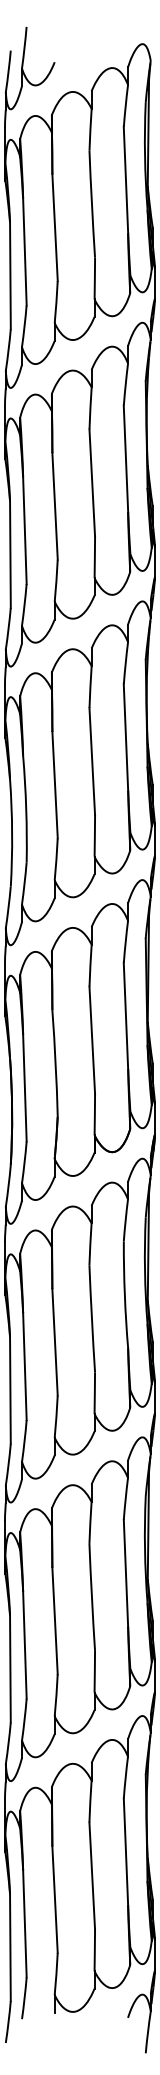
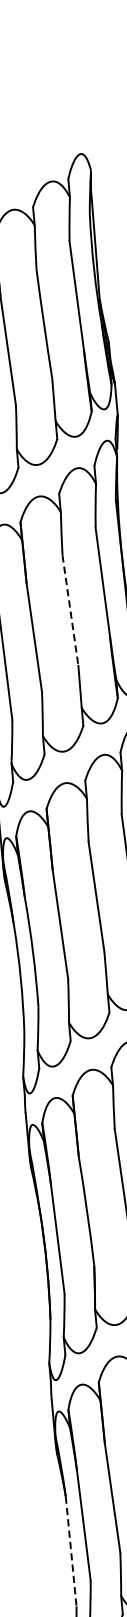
line: (92, 482) -> (70, 609), solid -> dashed
line: (10, 1390) -> (71, 1551), solid -> dashed

